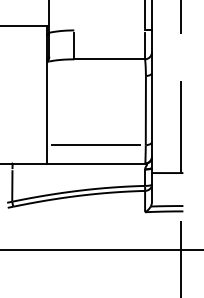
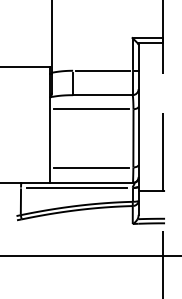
line: (109, 30) -> (102, 70), added
line: (94, 76) -> (90, 109), added
line: (78, 170) -> (76, 188), added

